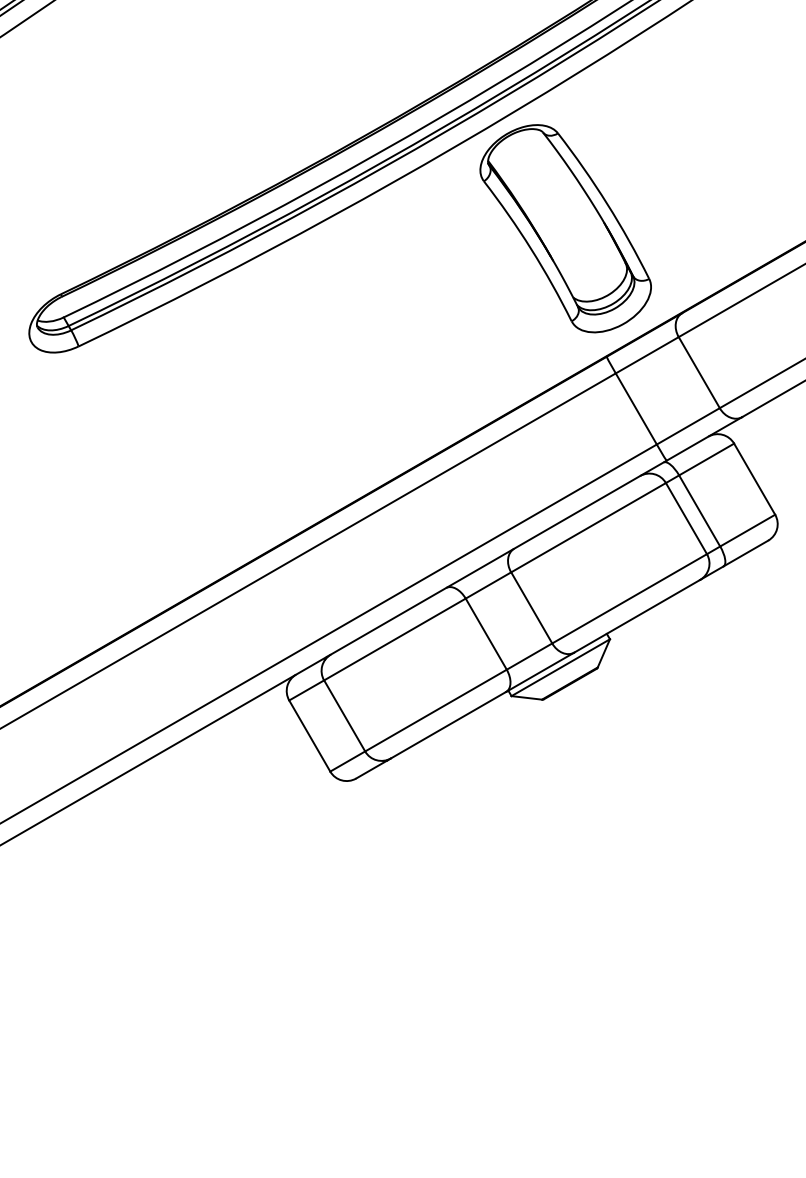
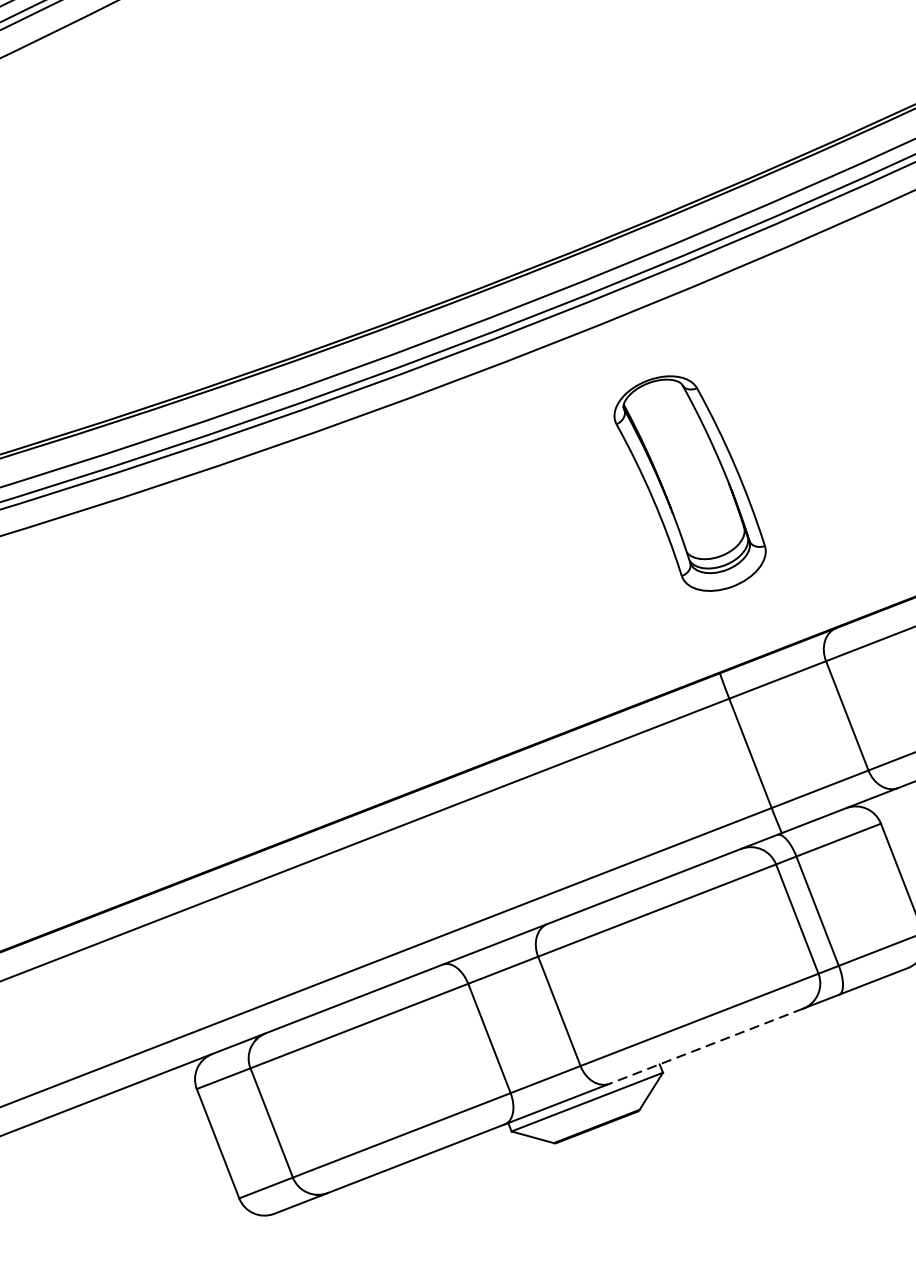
part: (565, 228) -> (689, 483), size x0.7
line: (637, 616) -> (706, 1046), solid -> dashed

